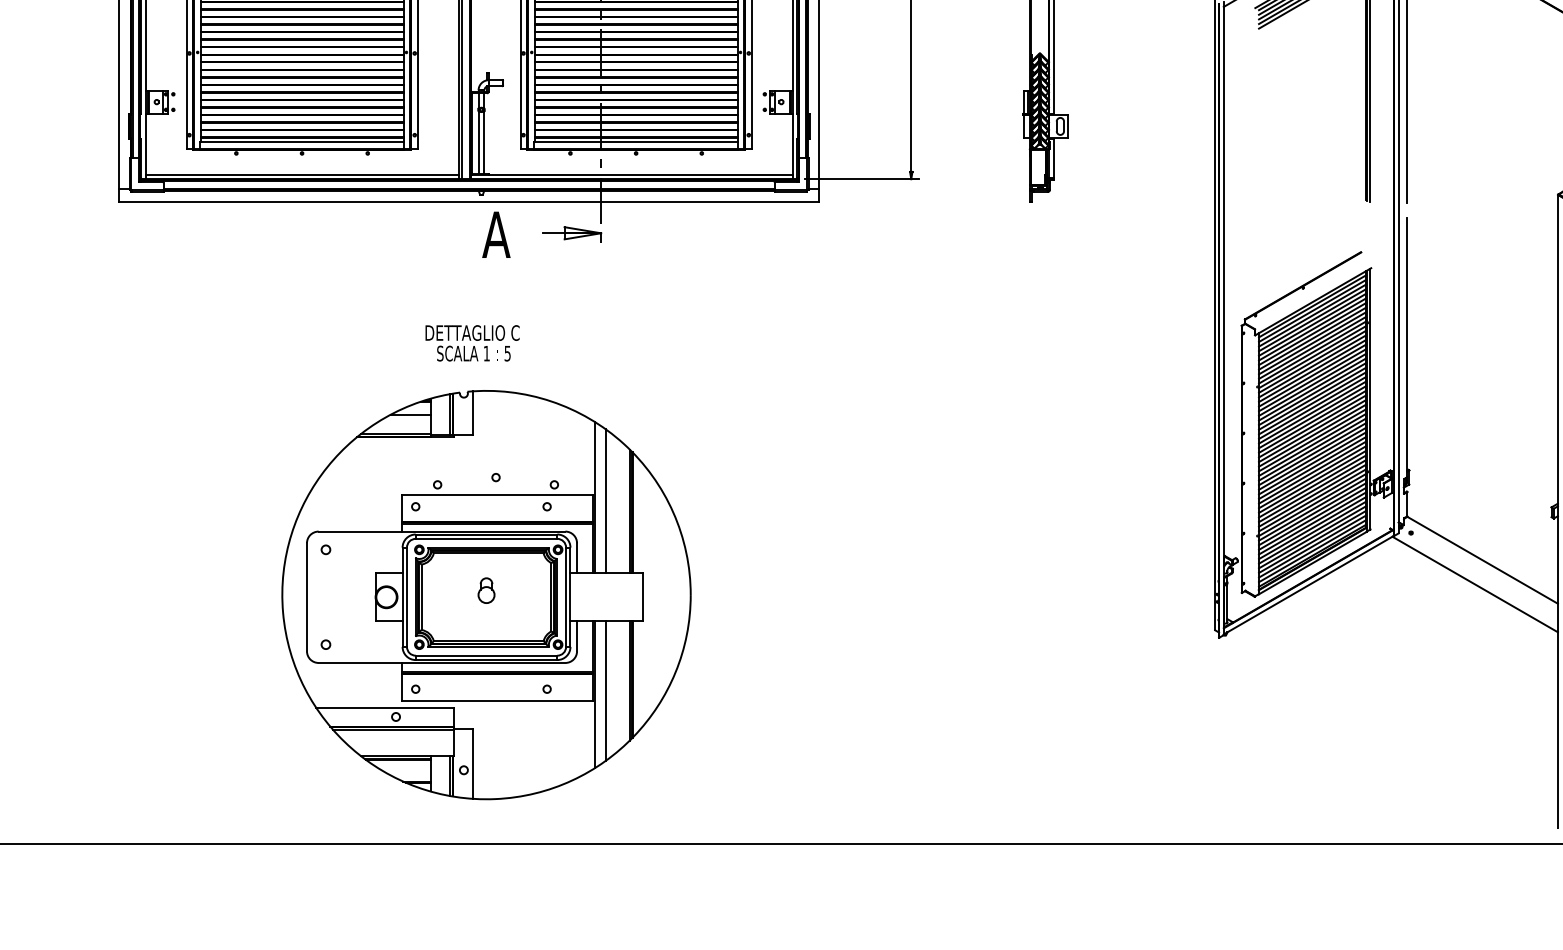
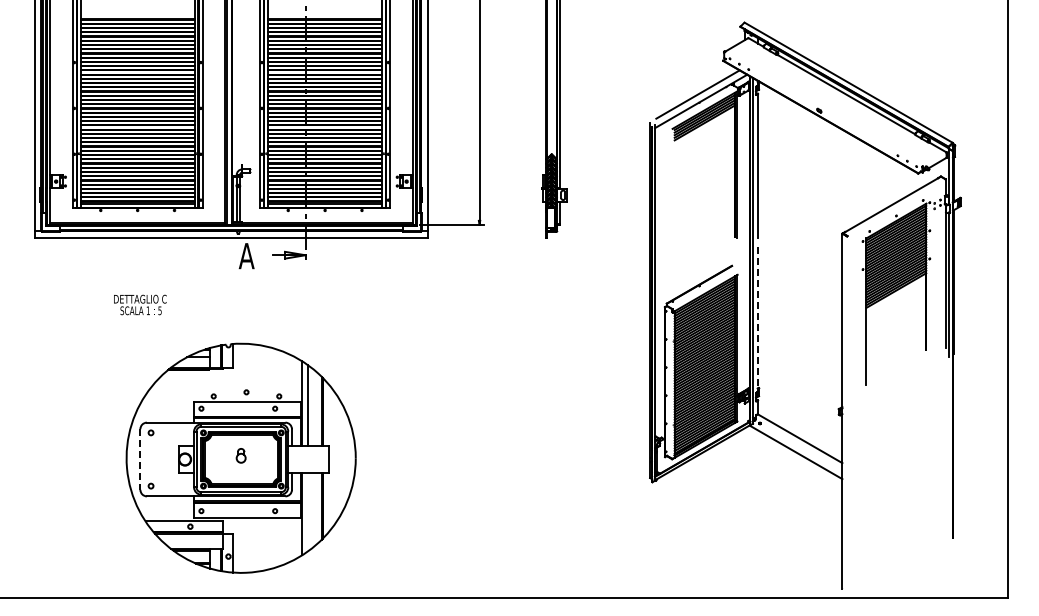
text: (472, 342) -> (140, 304), moved
line: (1406, 347) -> (757, 319), solid -> dashed
line: (307, 599) -> (140, 460), solid -> dashed
line: (606, 691) -> (308, 512), removed

